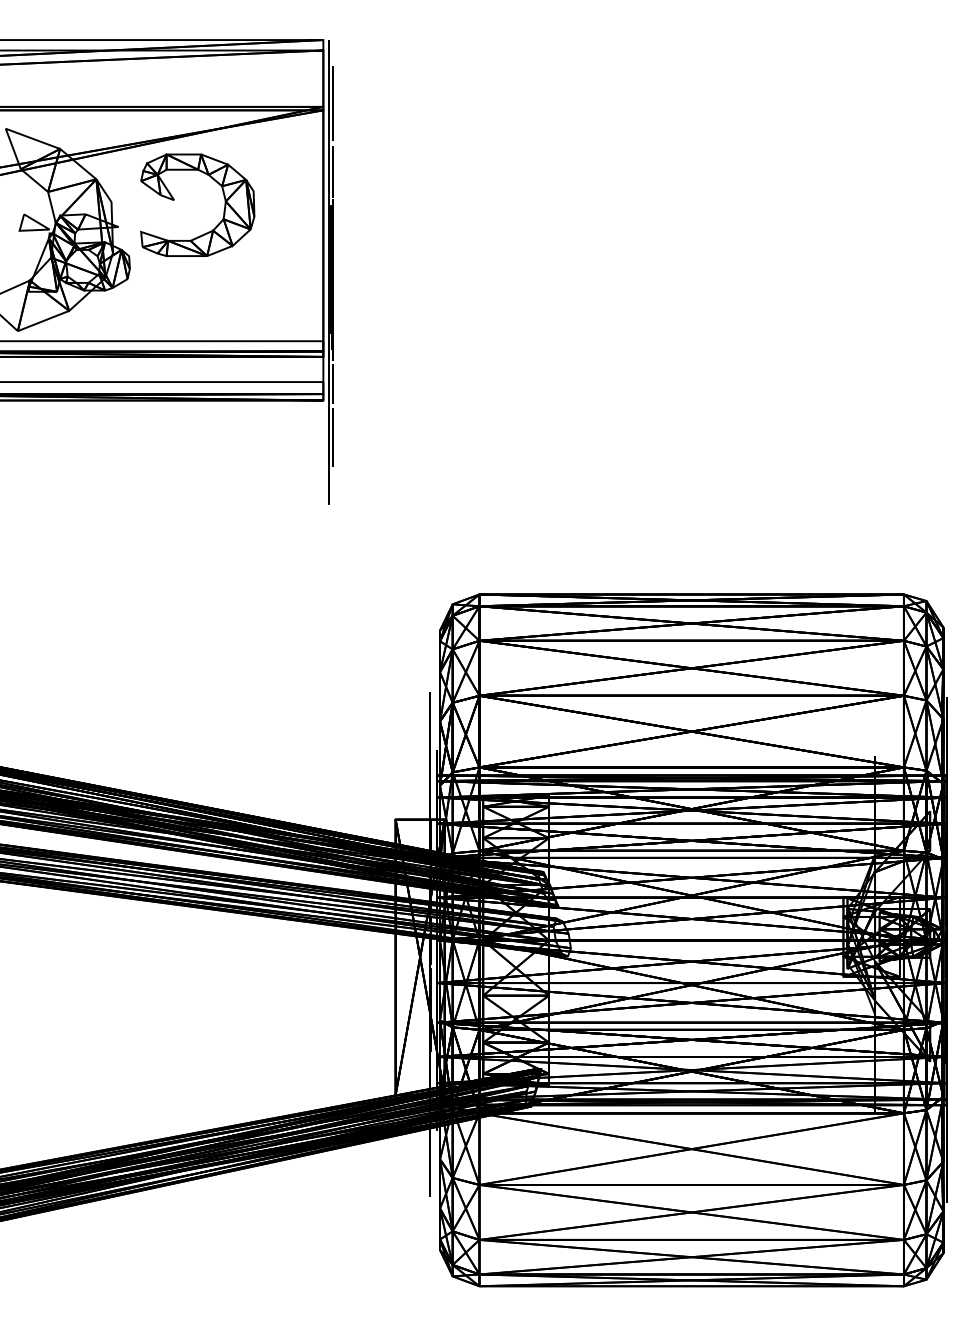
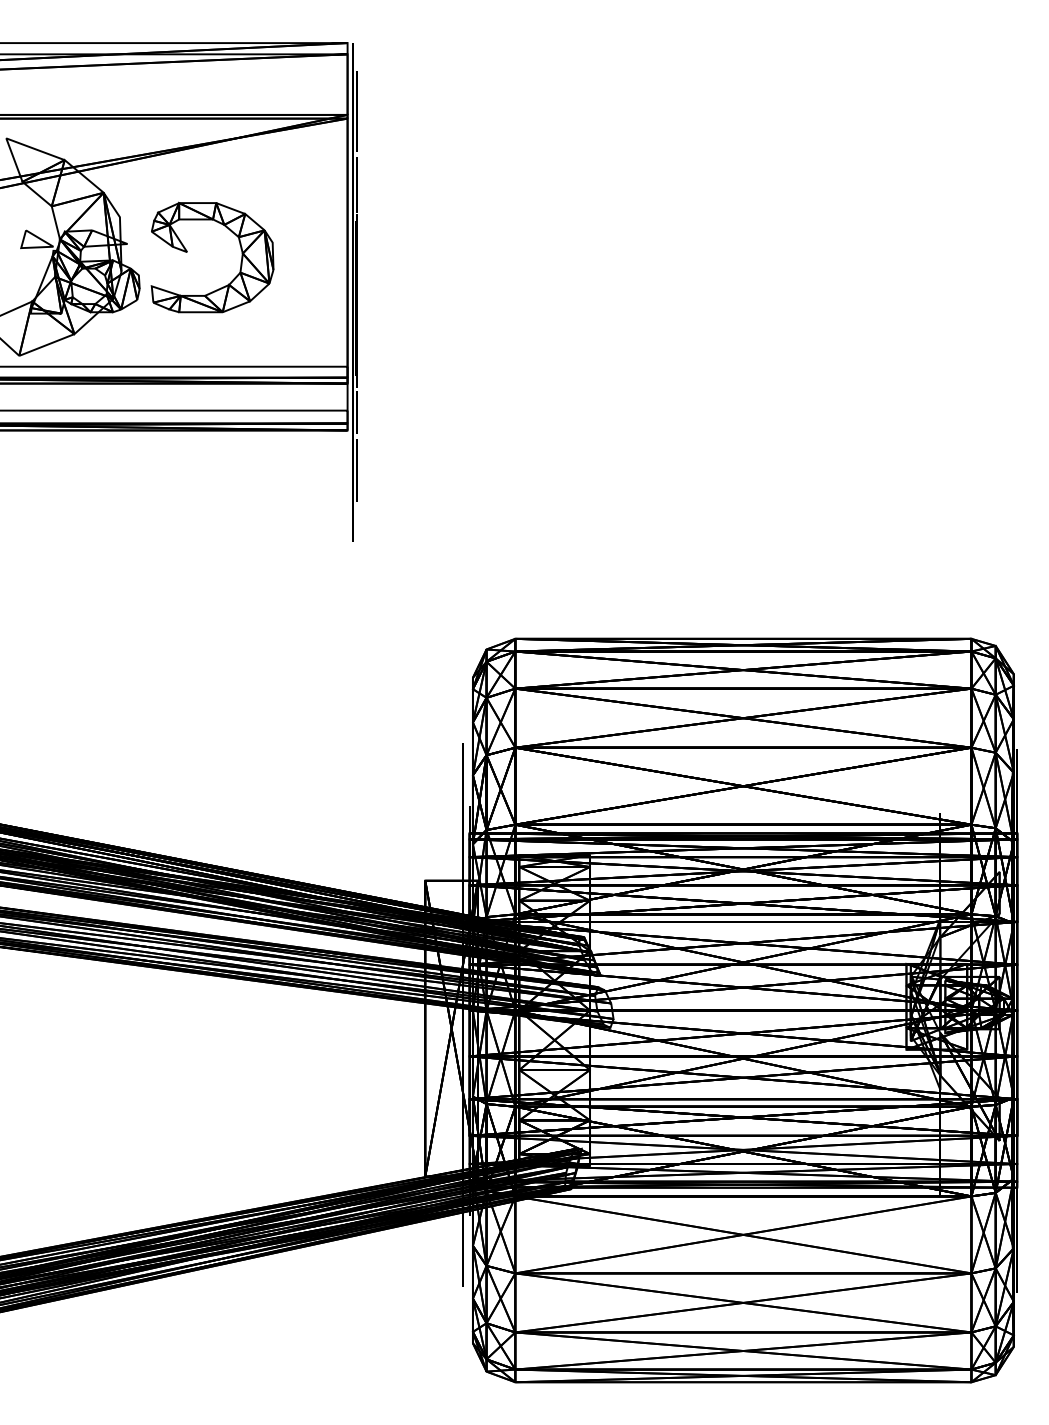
part: (174, 200) -> (187, 252), moved

